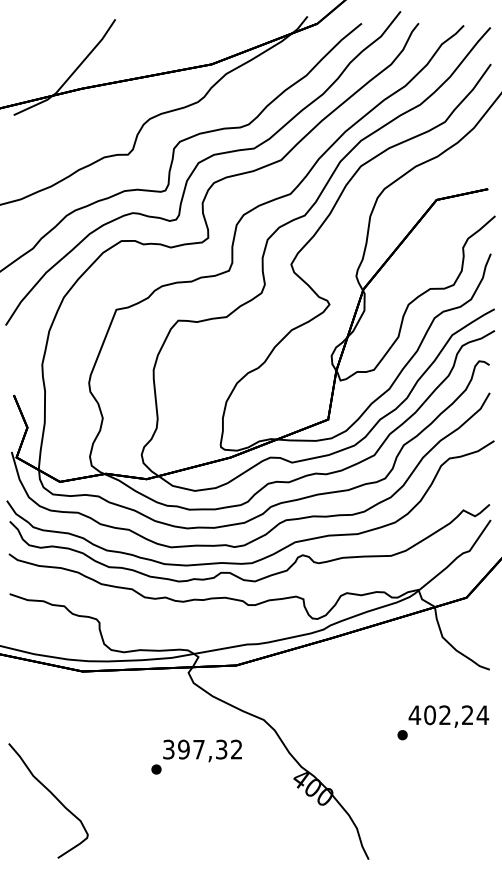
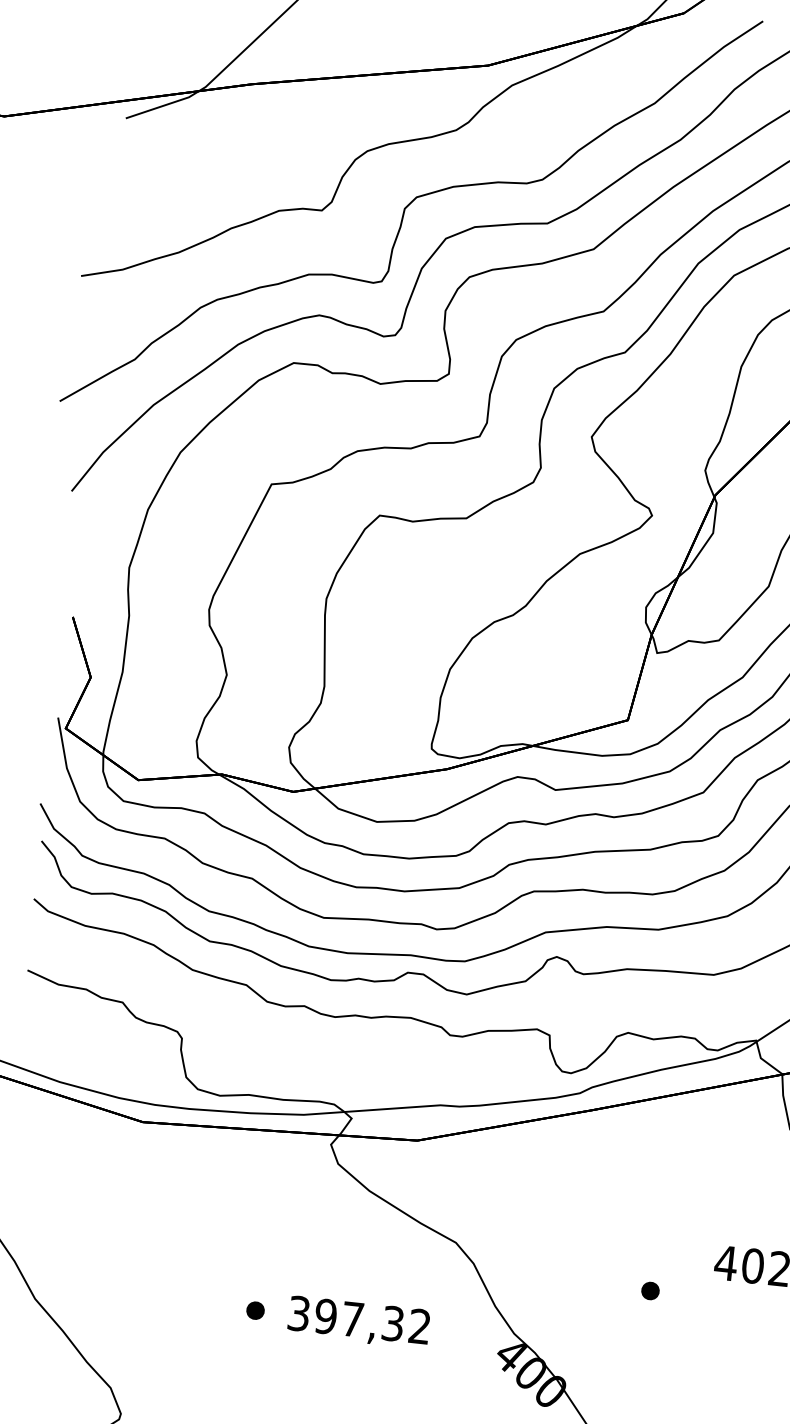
part: (402, 735) -> (650, 1291), moved
text: (202, 750) -> (358, 1321), moved

